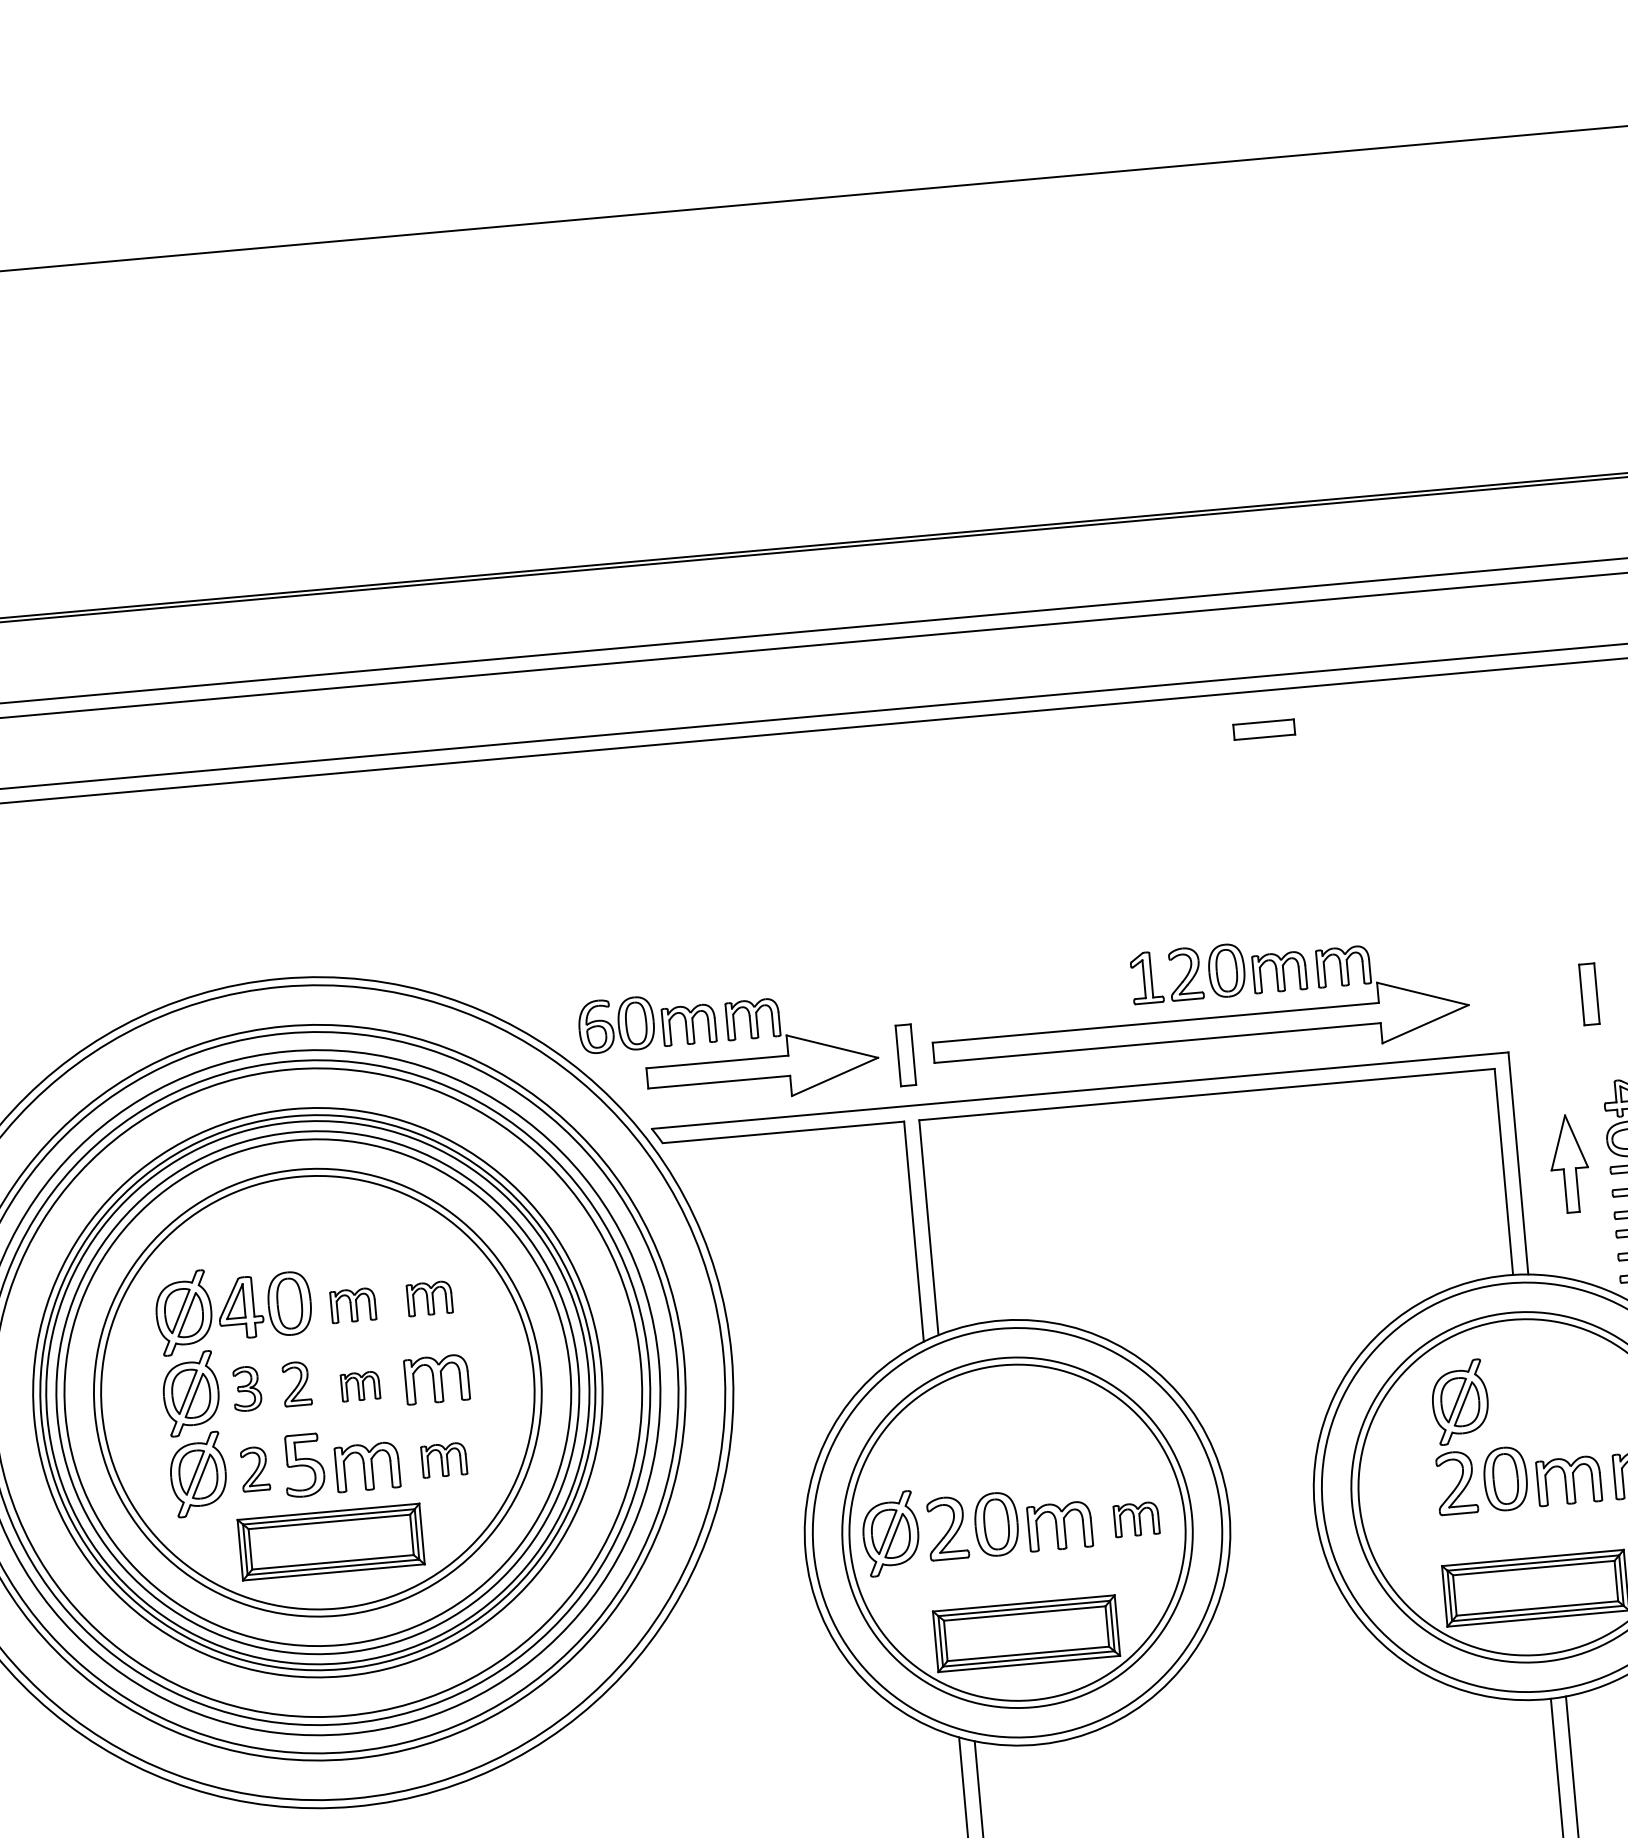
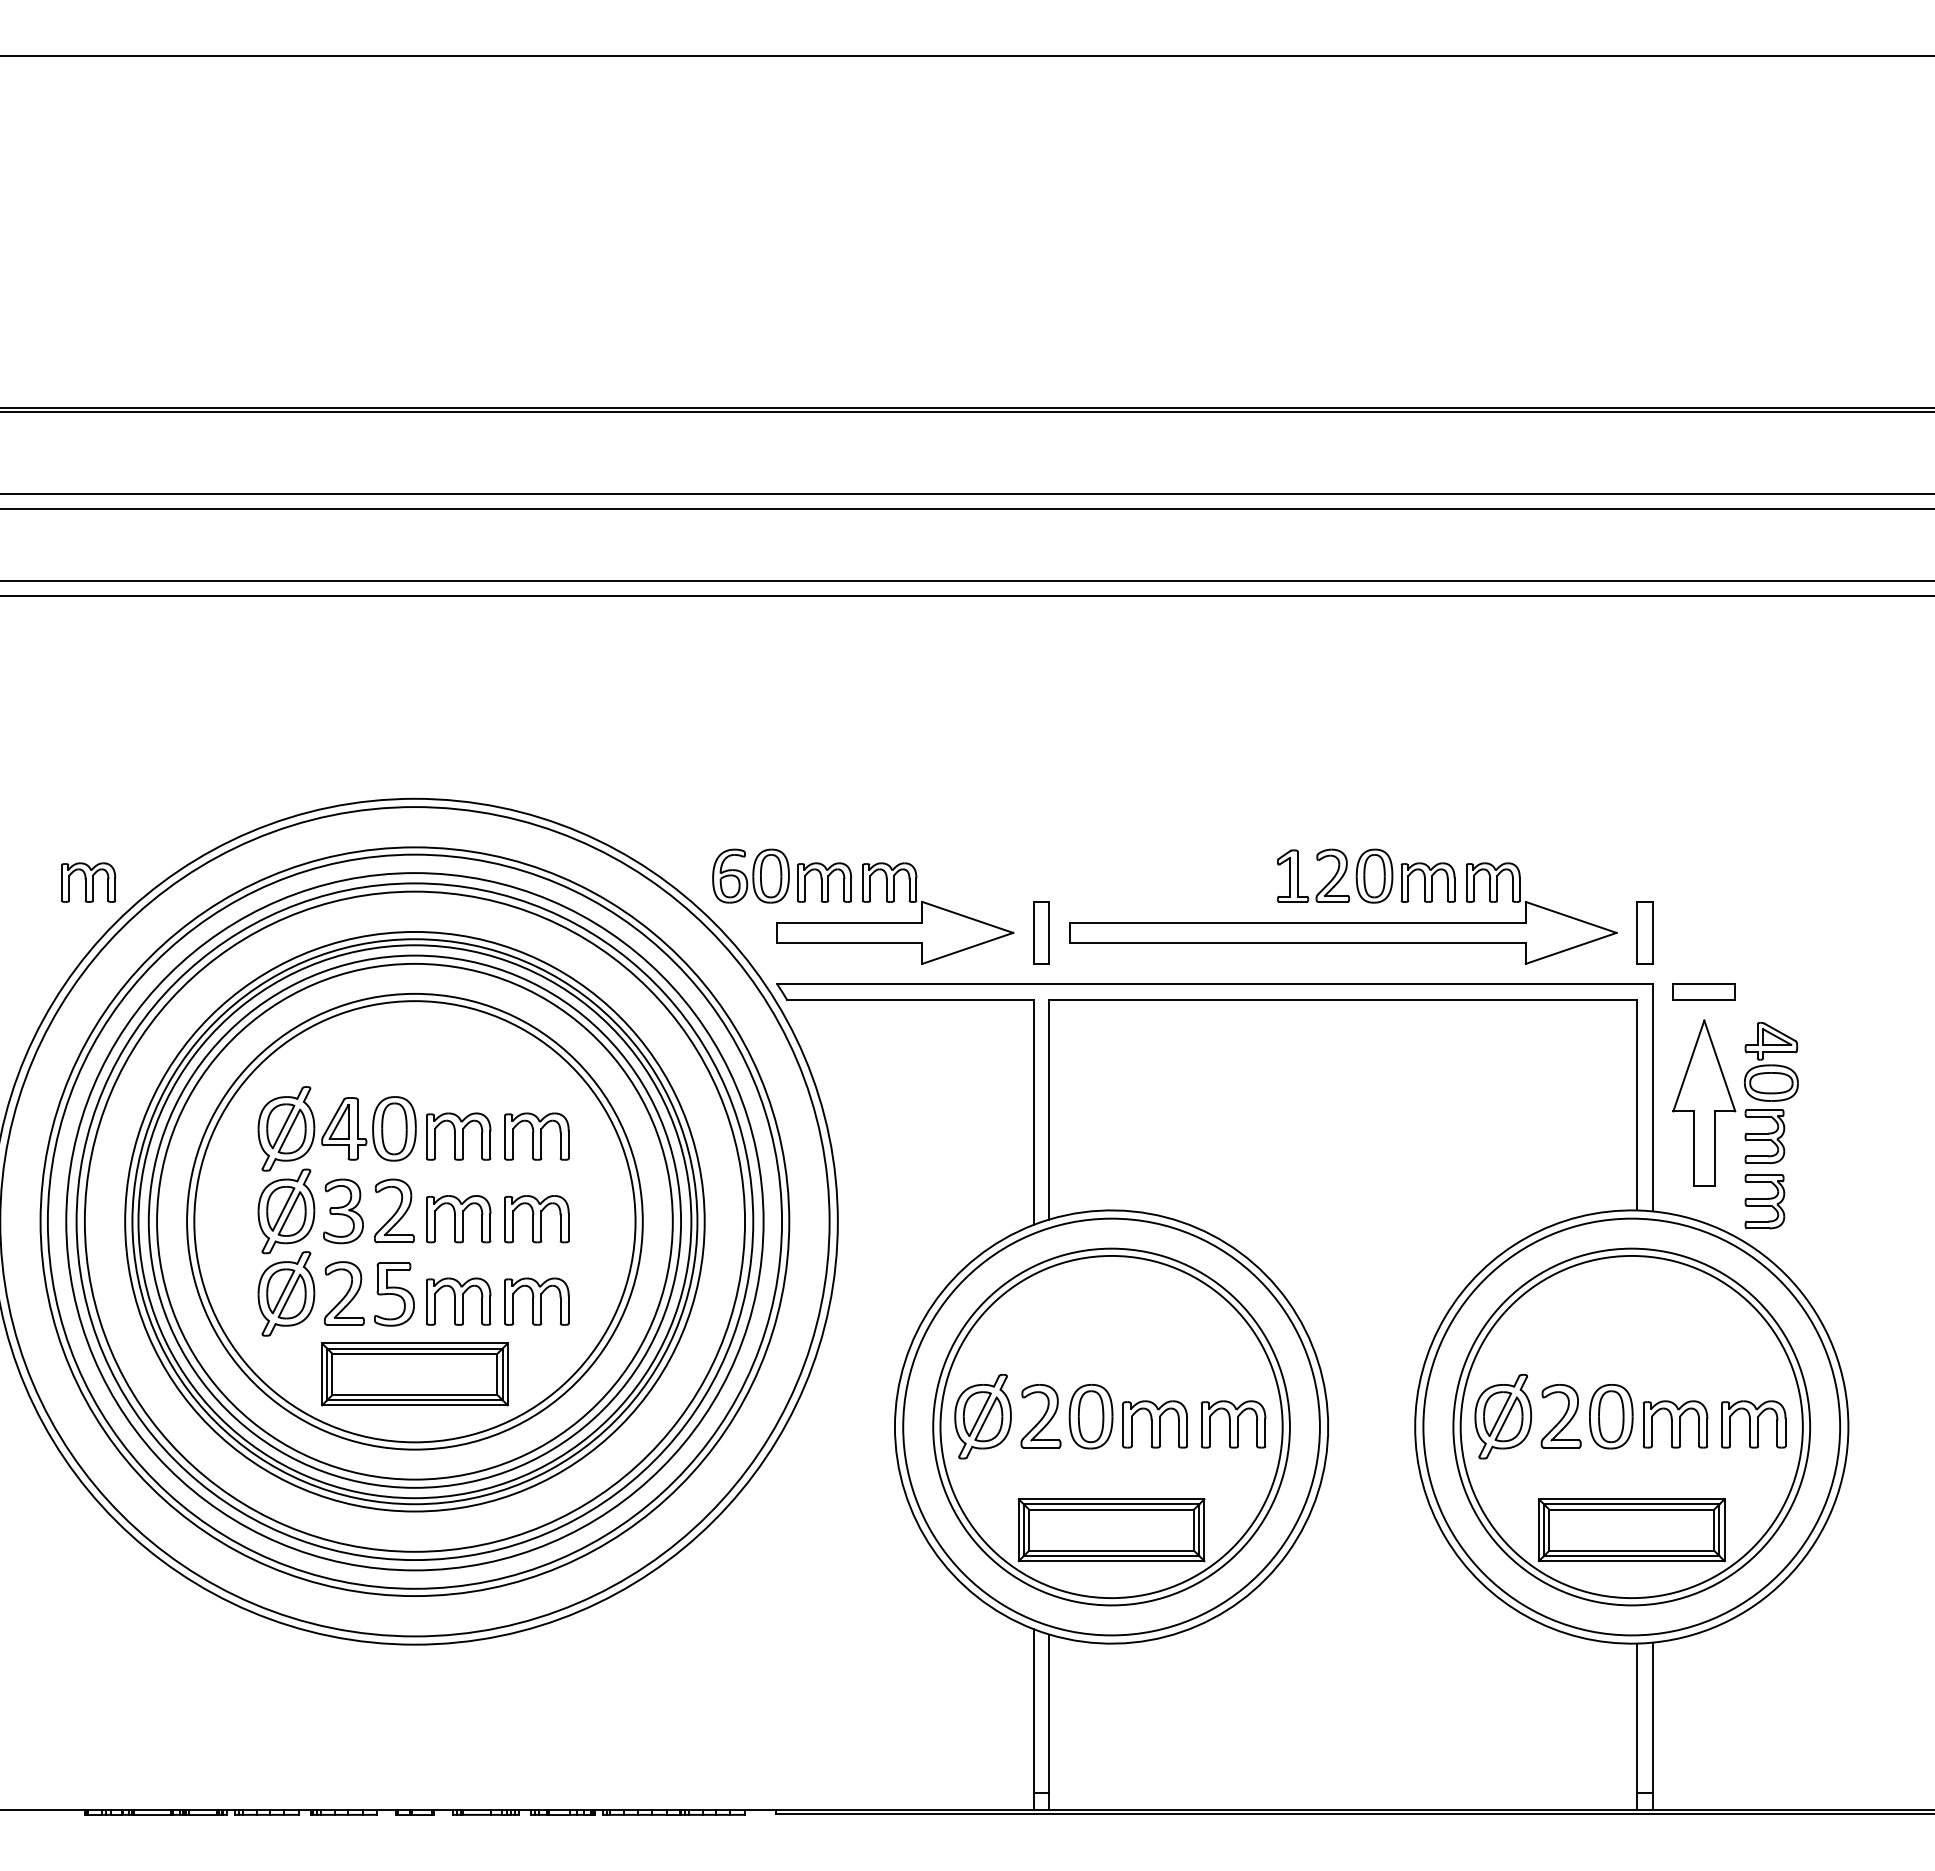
part: (1263, 729) -> (1703, 991), moved
part: (1588, 993) -> (1644, 932), moved
part: (1569, 1163) -> (1704, 1102), size x1.67
part: (429, 1298) -> (536, 1136), size x1.43
part: (353, 1305) -> (458, 1136), size x1.43
part: (296, 1383) -> (394, 1210), size x1.43
part: (360, 1386) -> (458, 1219), size x1.67
part: (247, 1388) -> (343, 1211), size x1.43
part: (1460, 1401) -> (1503, 1416), moved
part: (443, 1460) -> (536, 1301), size x1.43
part: (255, 1469) -> (344, 1293), size x1.43
part: (1136, 1519) -> (1233, 1424), size x1.43

